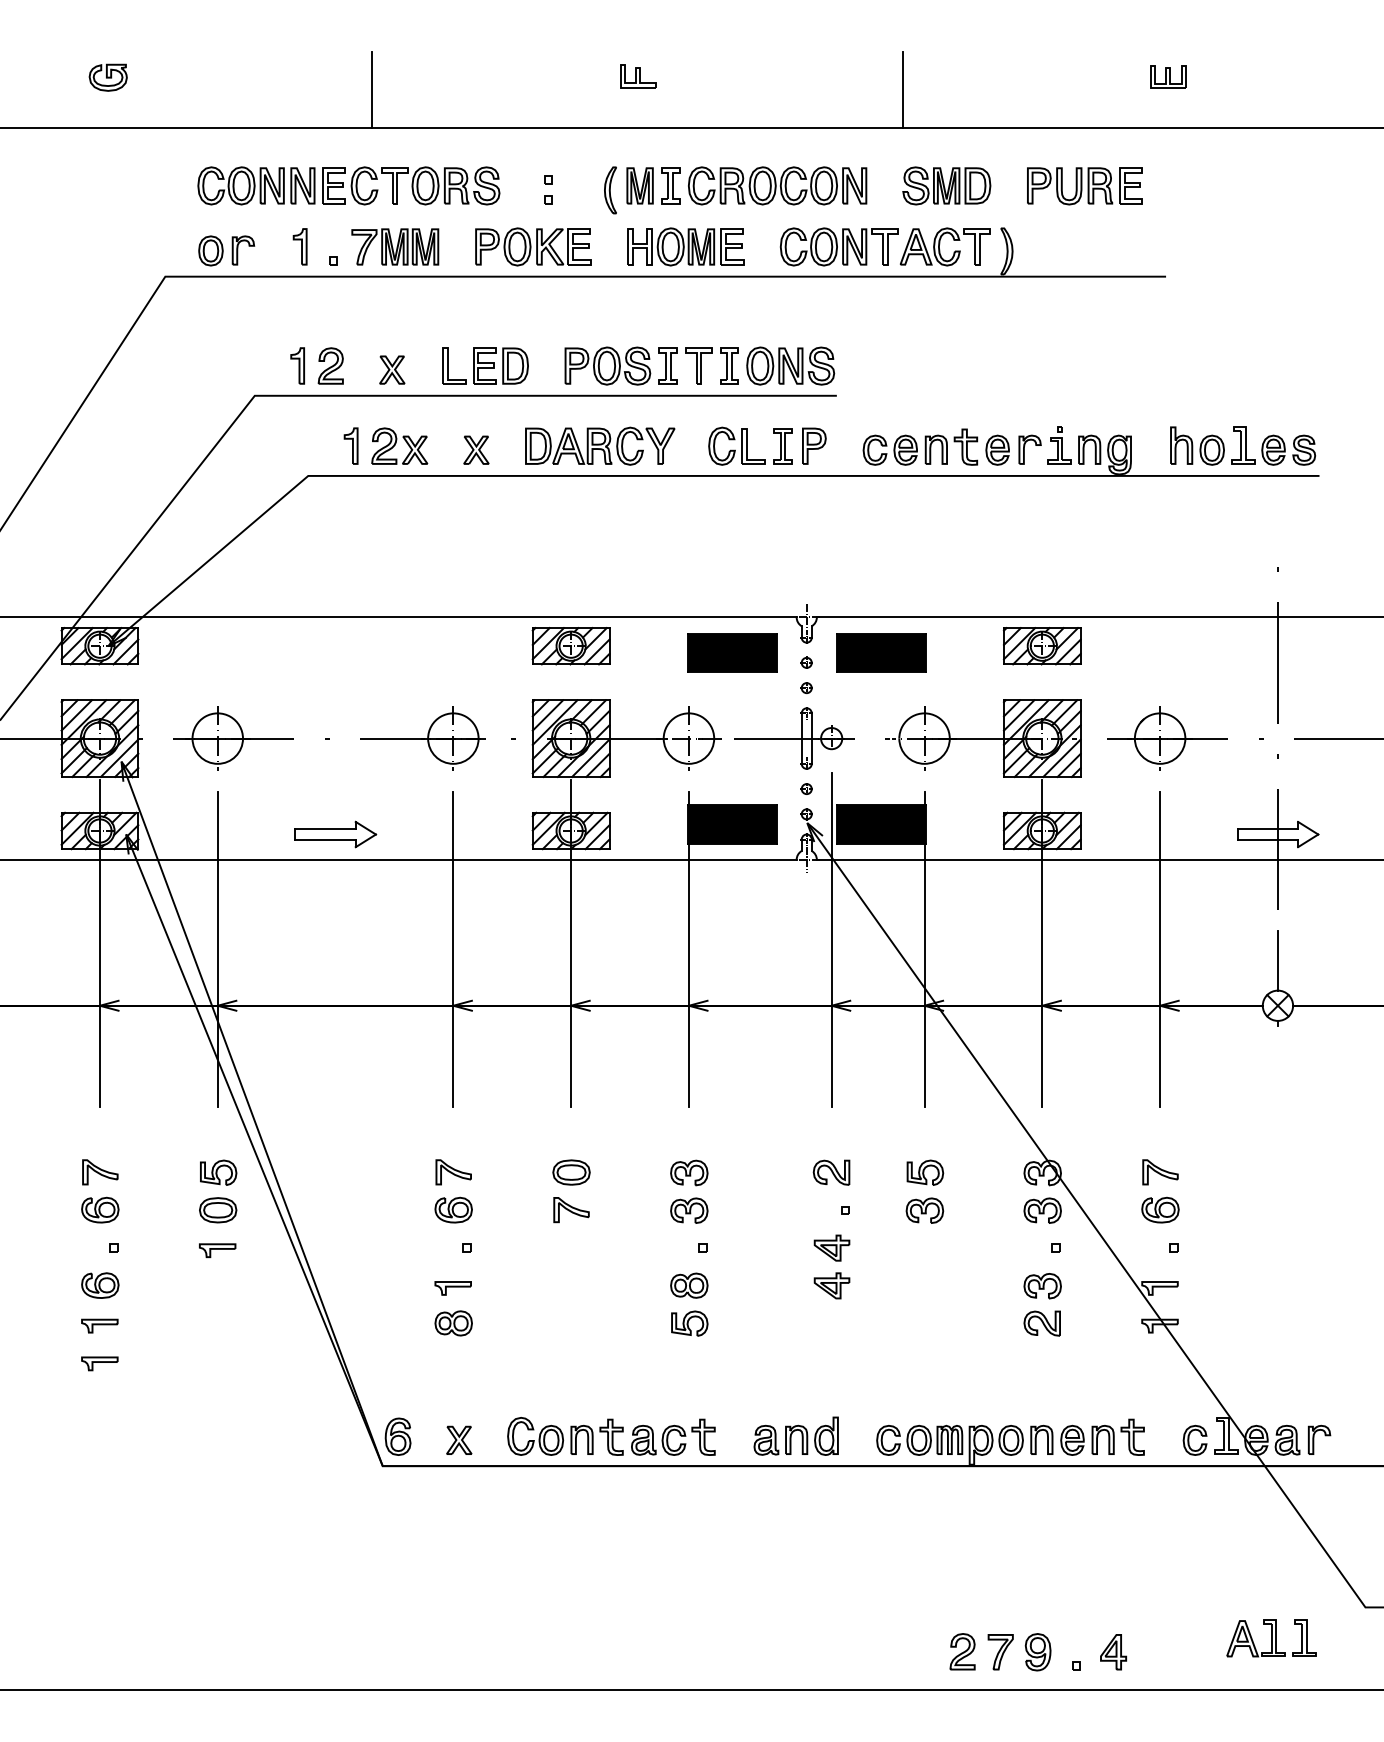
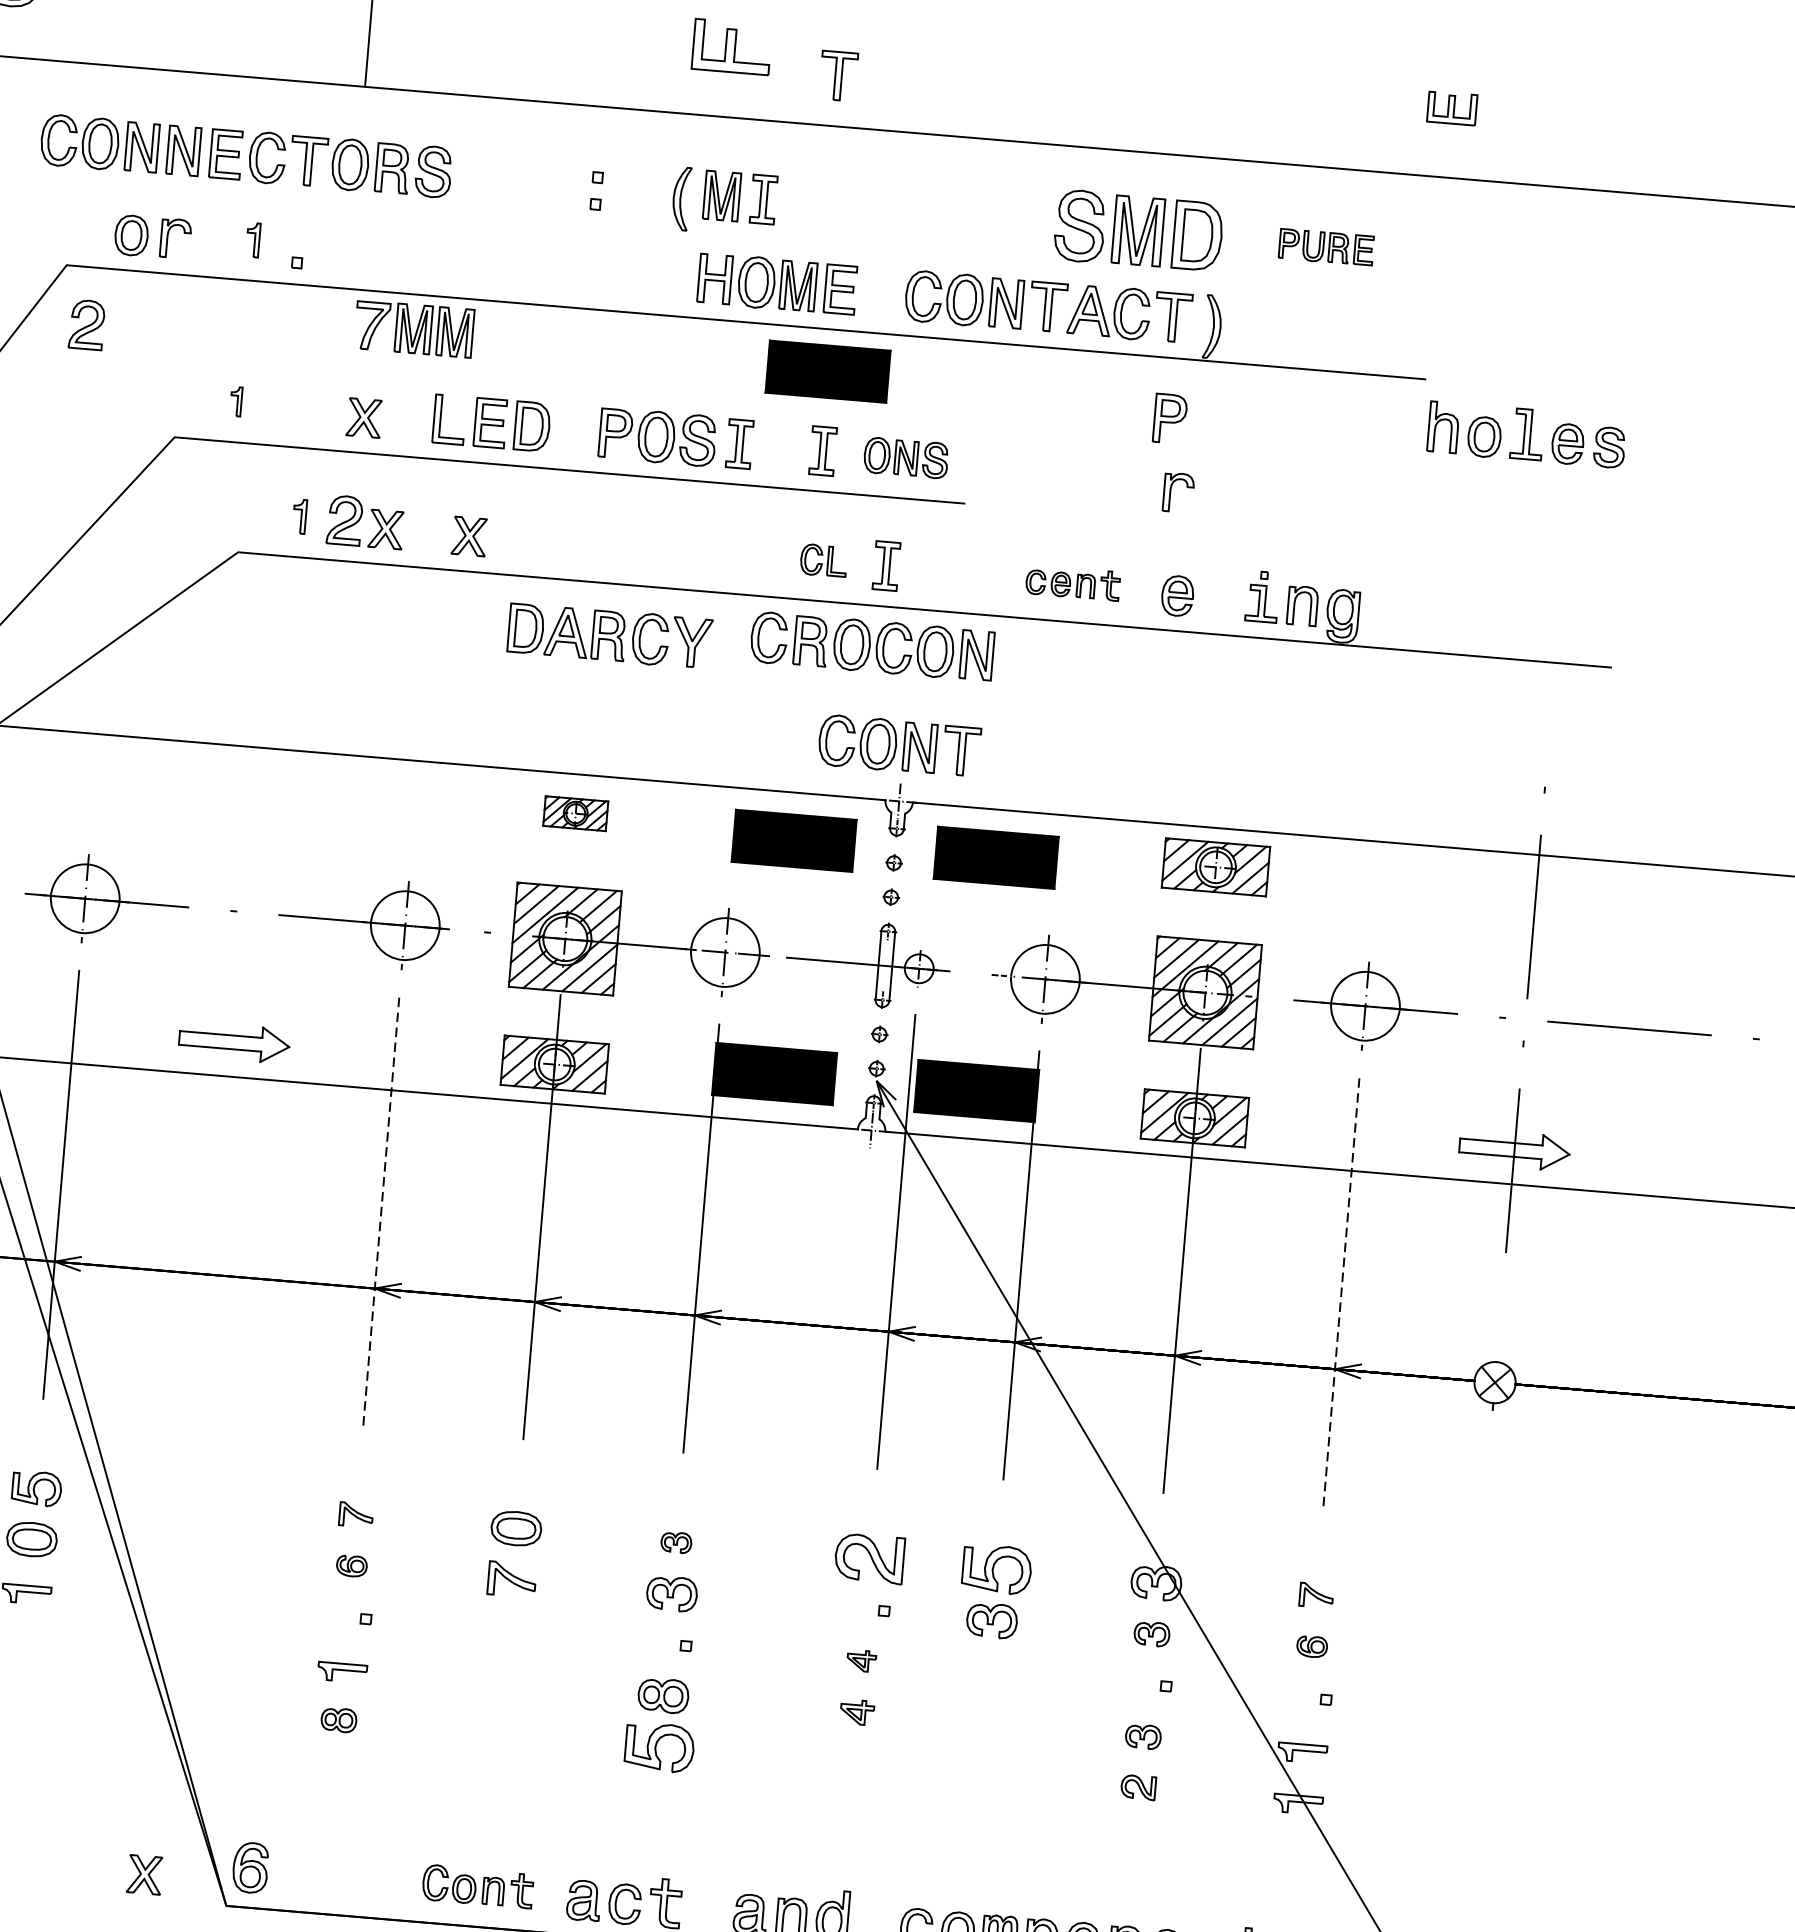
part: (638, 76) -> (732, 47), size x1.6
line: (902, 89) -> (1089, 95), removed
part: (348, 185) -> (245, 155), moved
part: (777, 185) -> (872, 645), moved
part: (946, 185) -> (1138, 230), size x1.4
part: (1084, 186) -> (1325, 247), size x0.6
part: (299, 246) -> (252, 239), size x0.7
part: (395, 246) -> (414, 328), moved
part: (533, 246) -> (570, 266), removed
part: (728, 307) -> (828, 371), added
part: (297, 365) -> (236, 400), size x0.6
part: (330, 365) -> (86, 324), moved
part: (698, 365) -> (838, 75), moved
part: (790, 365) -> (905, 457), size x0.7
part: (350, 445) -> (299, 515), size x0.7
part: (600, 445) -> (610, 634), moved
part: (736, 445) -> (823, 559), size x0.6
part: (814, 445) -> (1170, 417), moved
part: (1243, 445) -> (1527, 434), moved
part: (920, 446) -> (1073, 582), size x0.6
part: (1029, 449) -> (1177, 492), moved
part: (802, 576) -> (898, 745), added
part: (570, 646) -> (574, 813), size x0.6
line: (453, 949) -> (381, 1212), solid -> dashed
line: (1160, 949) -> (1341, 1292), solid -> dashed
line: (1277, 960) -> (1499, 1321), removed
part: (453, 1172) -> (356, 1515), size x0.7
part: (689, 1172) -> (676, 1542), size x0.6
part: (831, 1172) -> (869, 1558), size x1.4
part: (925, 1172) -> (997, 1568), size x1.4
part: (1160, 1172) -> (1316, 1595), size x0.7
part: (453, 1209) -> (351, 1565), size x0.6
part: (1160, 1209) -> (1312, 1646), size x0.6
part: (1042, 1210) -> (1151, 1633), size x0.7
part: (831, 1247) -> (860, 1660), size x0.6
part: (831, 1285) -> (856, 1711), size x0.7
part: (1042, 1286) -> (1143, 1737), size x0.7
part: (453, 1323) -> (338, 1720), size x0.7
part: (689, 1323) -> (659, 1747), size x1.4
part: (1041, 1323) -> (1137, 1787), size x0.7
part: (565, 1436) -> (478, 1886), size x0.7
part: (459, 1439) -> (145, 1873), moved

